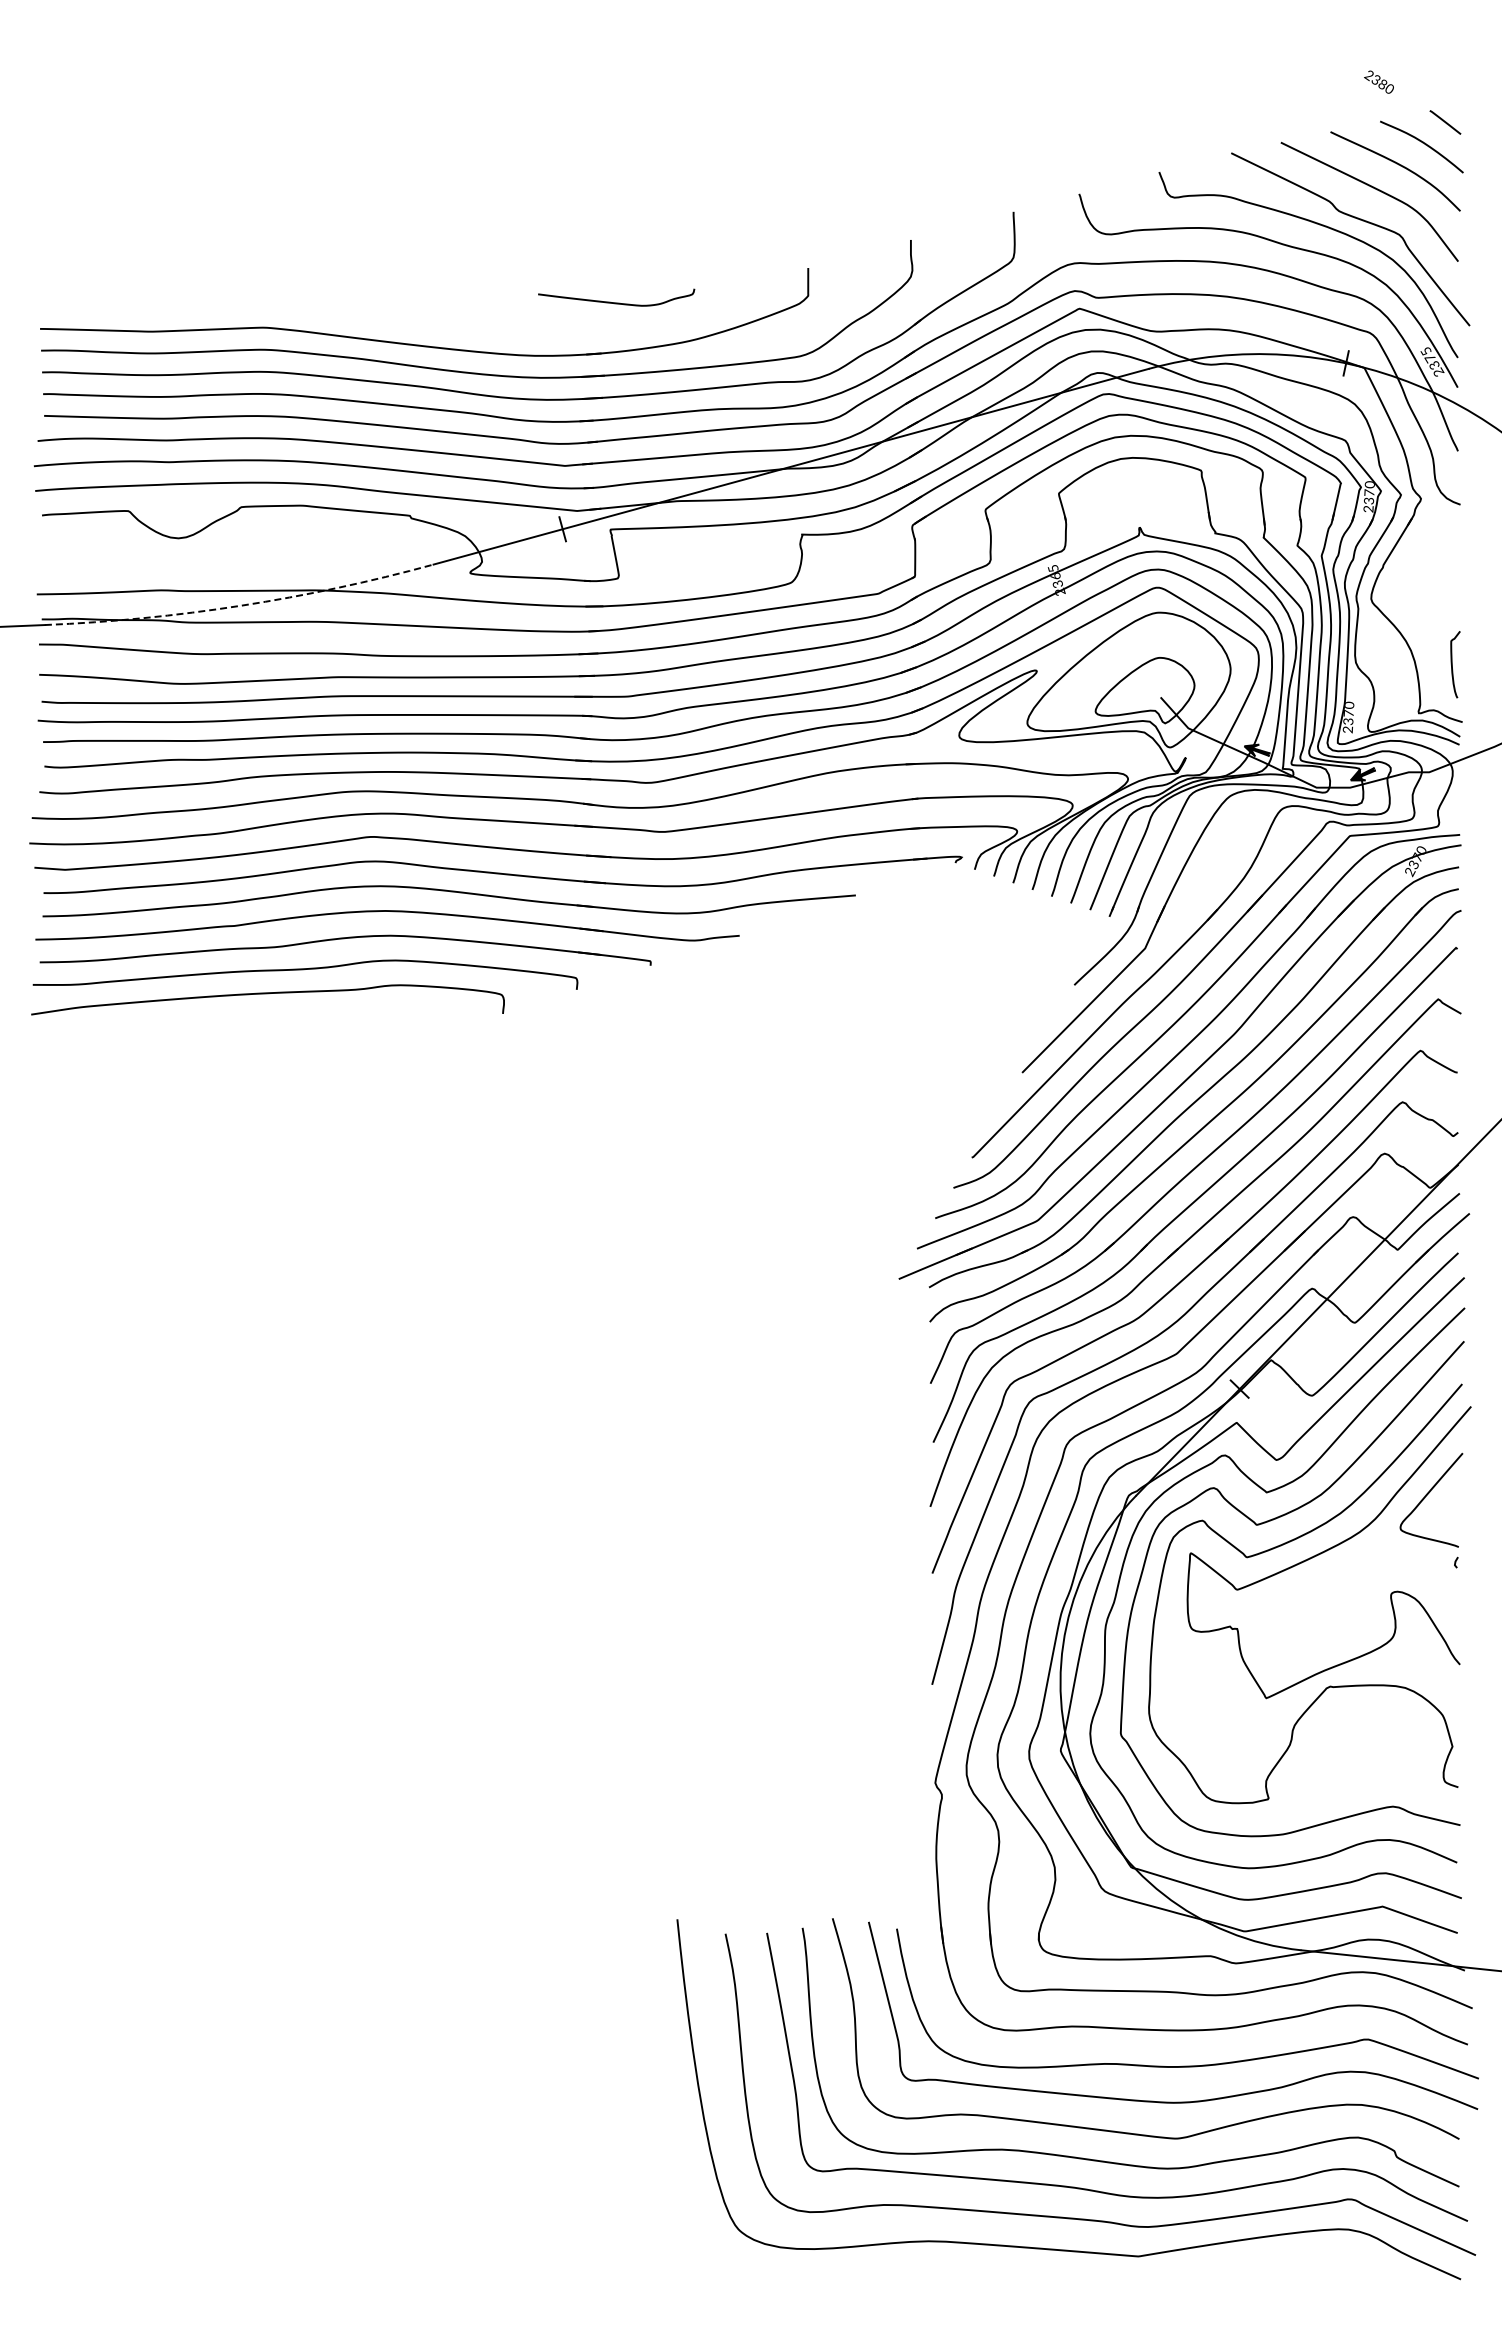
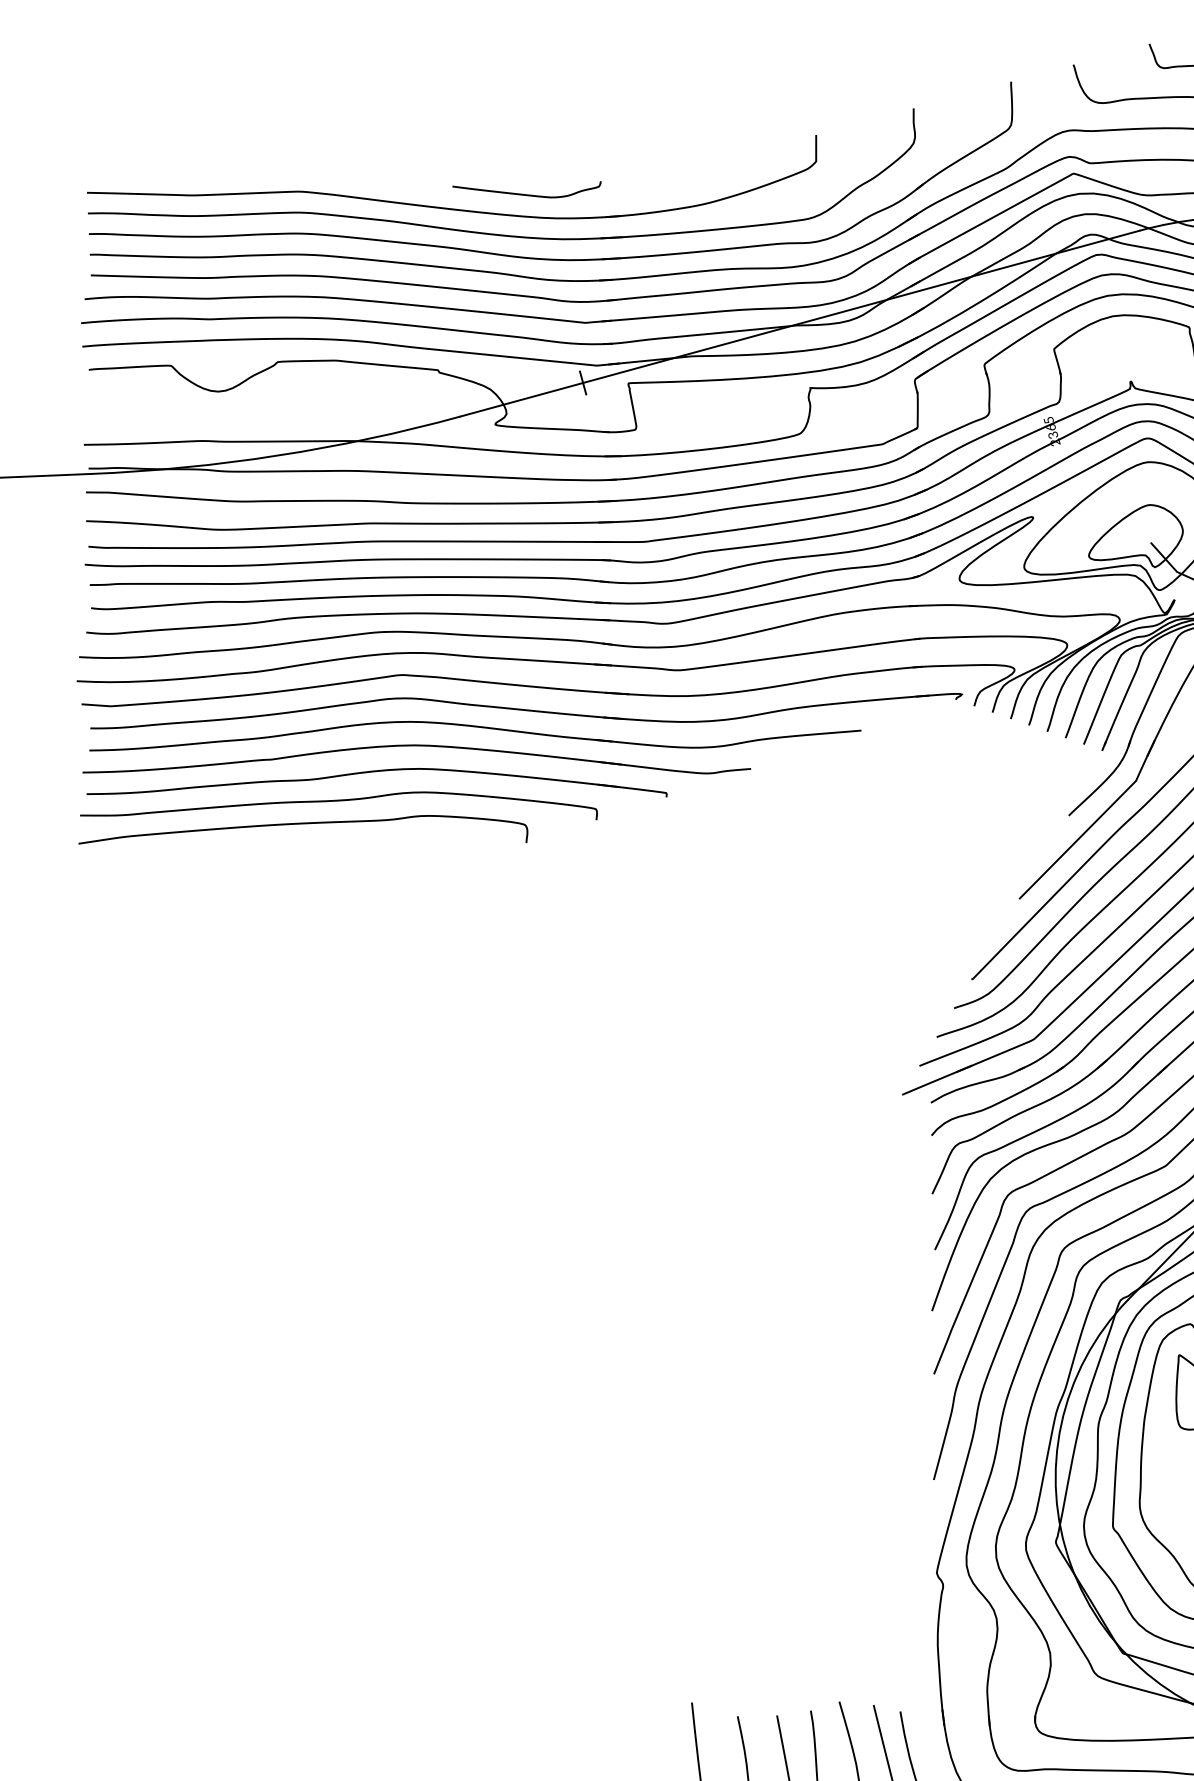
curve: (616, 302) -> (526, 194), moved
arc: (240, 605) -> (277, 455), dashed -> solid

